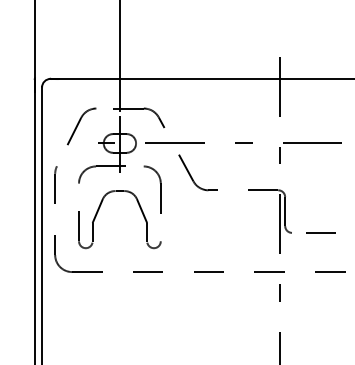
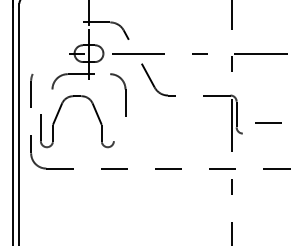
part: (81, 126) -> (54, 38), removed
part: (98, 212) -> (58, 115), moved
line: (320, 232) -> (268, 122), moved

